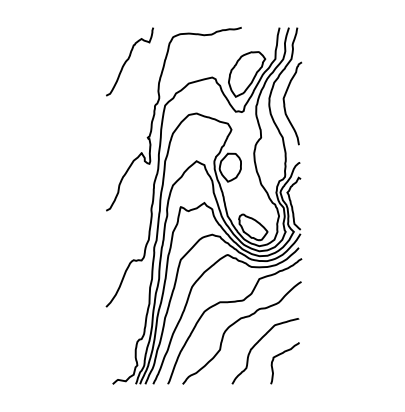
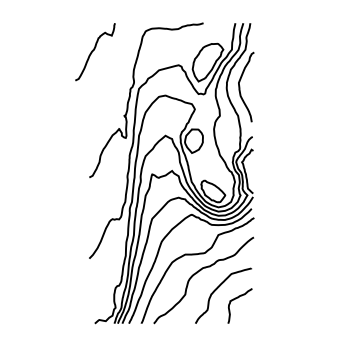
curve: (128, 60) -> (94, 50), moved

